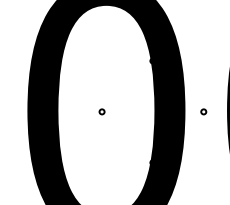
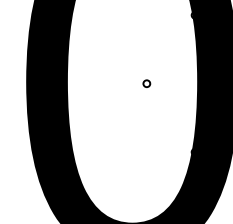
circle: (101, 111) -> (146, 83), moved

